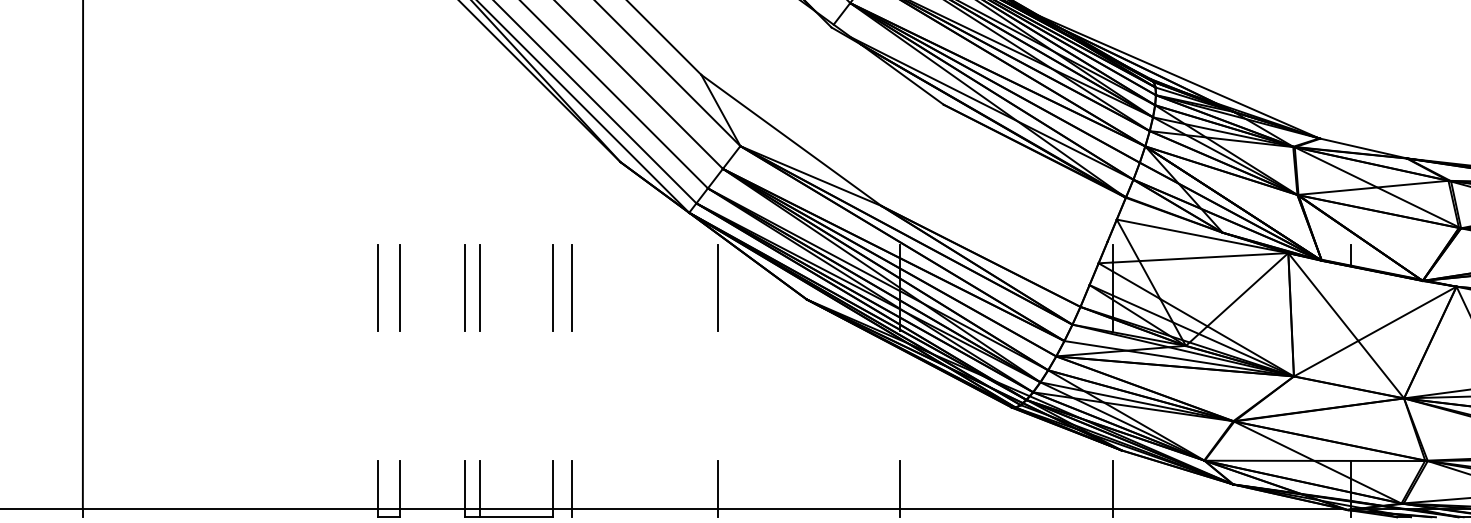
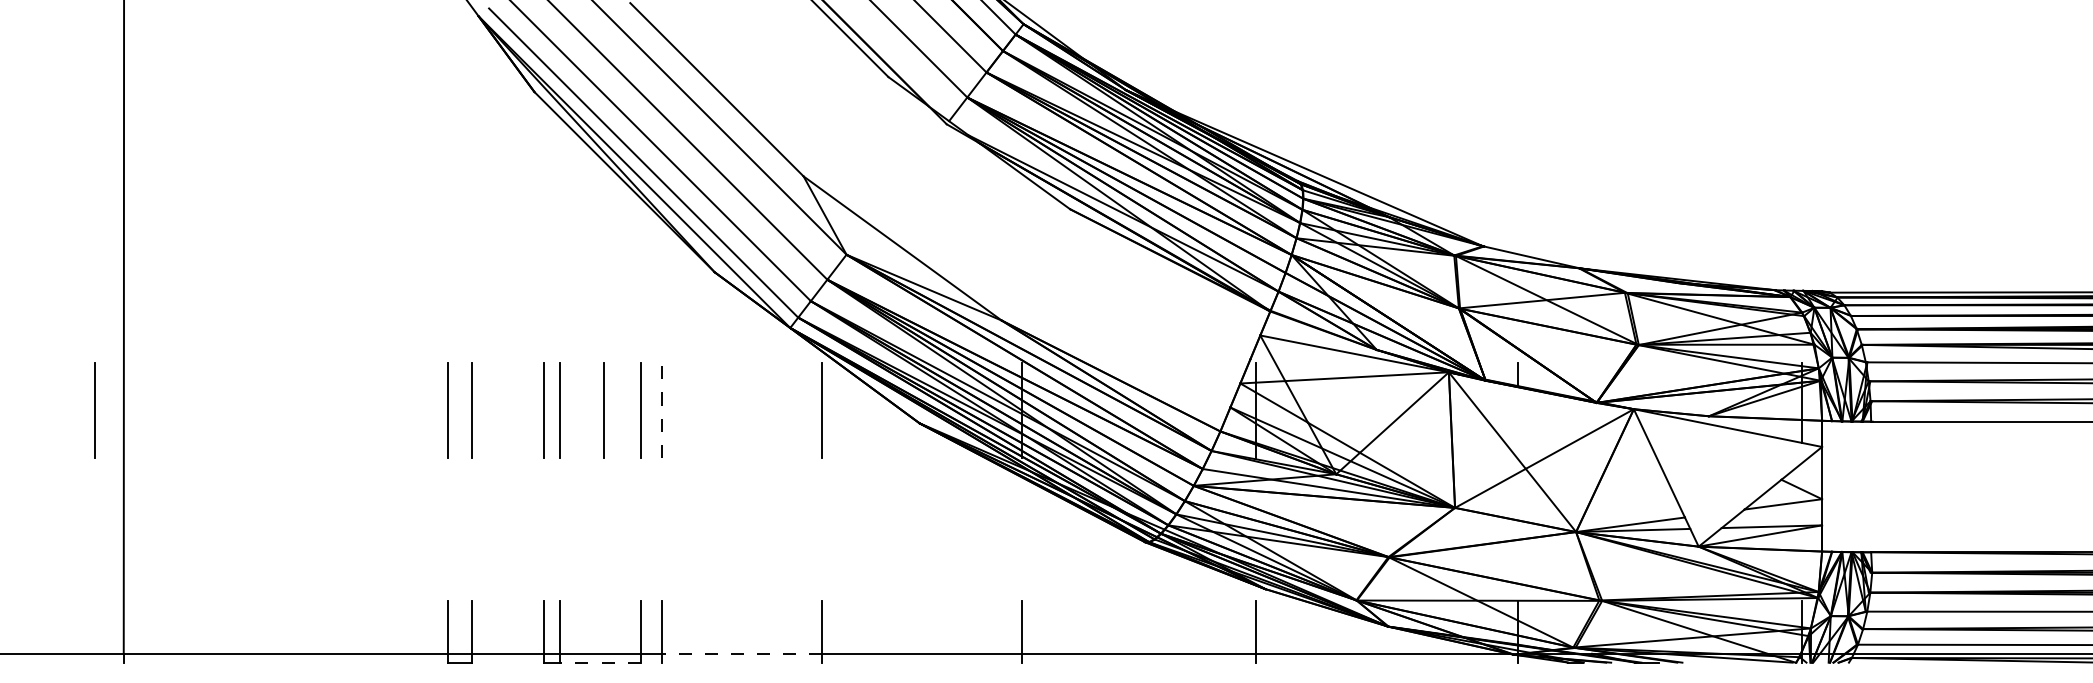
line: (56, 287) -> (94, 410), added
line: (519, 287) -> (603, 410), added
line: (572, 287) -> (661, 410), solid -> dashed
line: (644, 508) -> (741, 653), solid -> dashed
line: (515, 517) -> (599, 662), solid -> dashed

